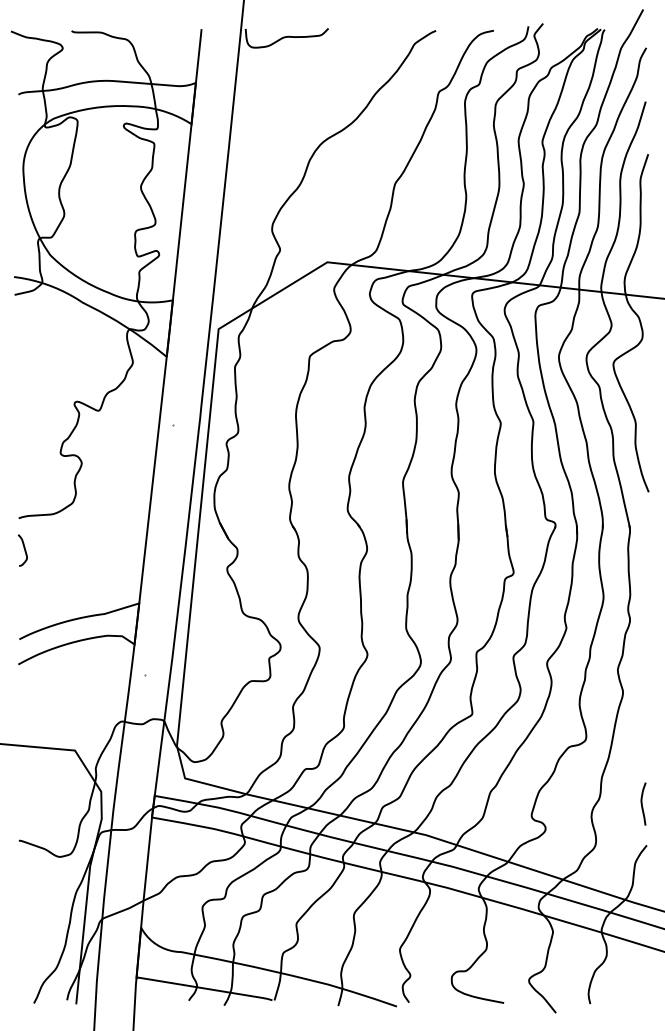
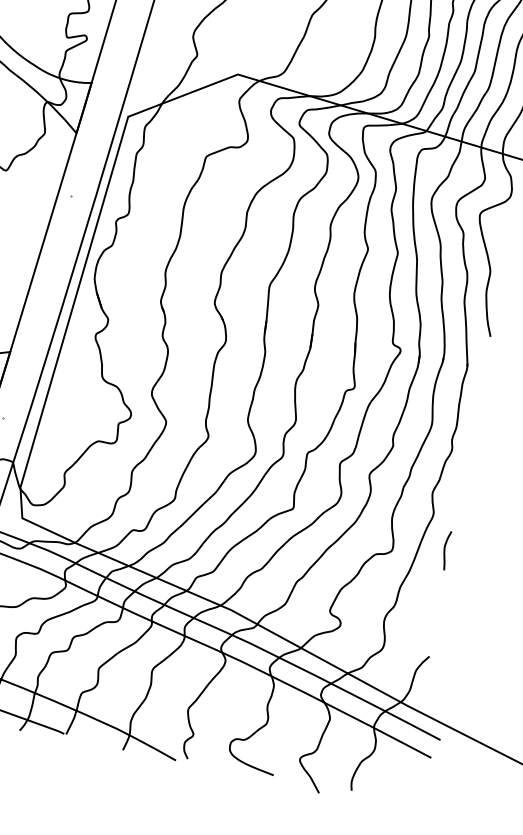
curve: (642, 803) -> (445, 549), moved

